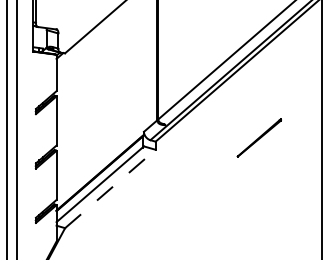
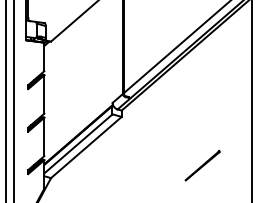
line: (259, 137) -> (202, 165), moved
line: (110, 188) -> (86, 147), dashed -> solid

